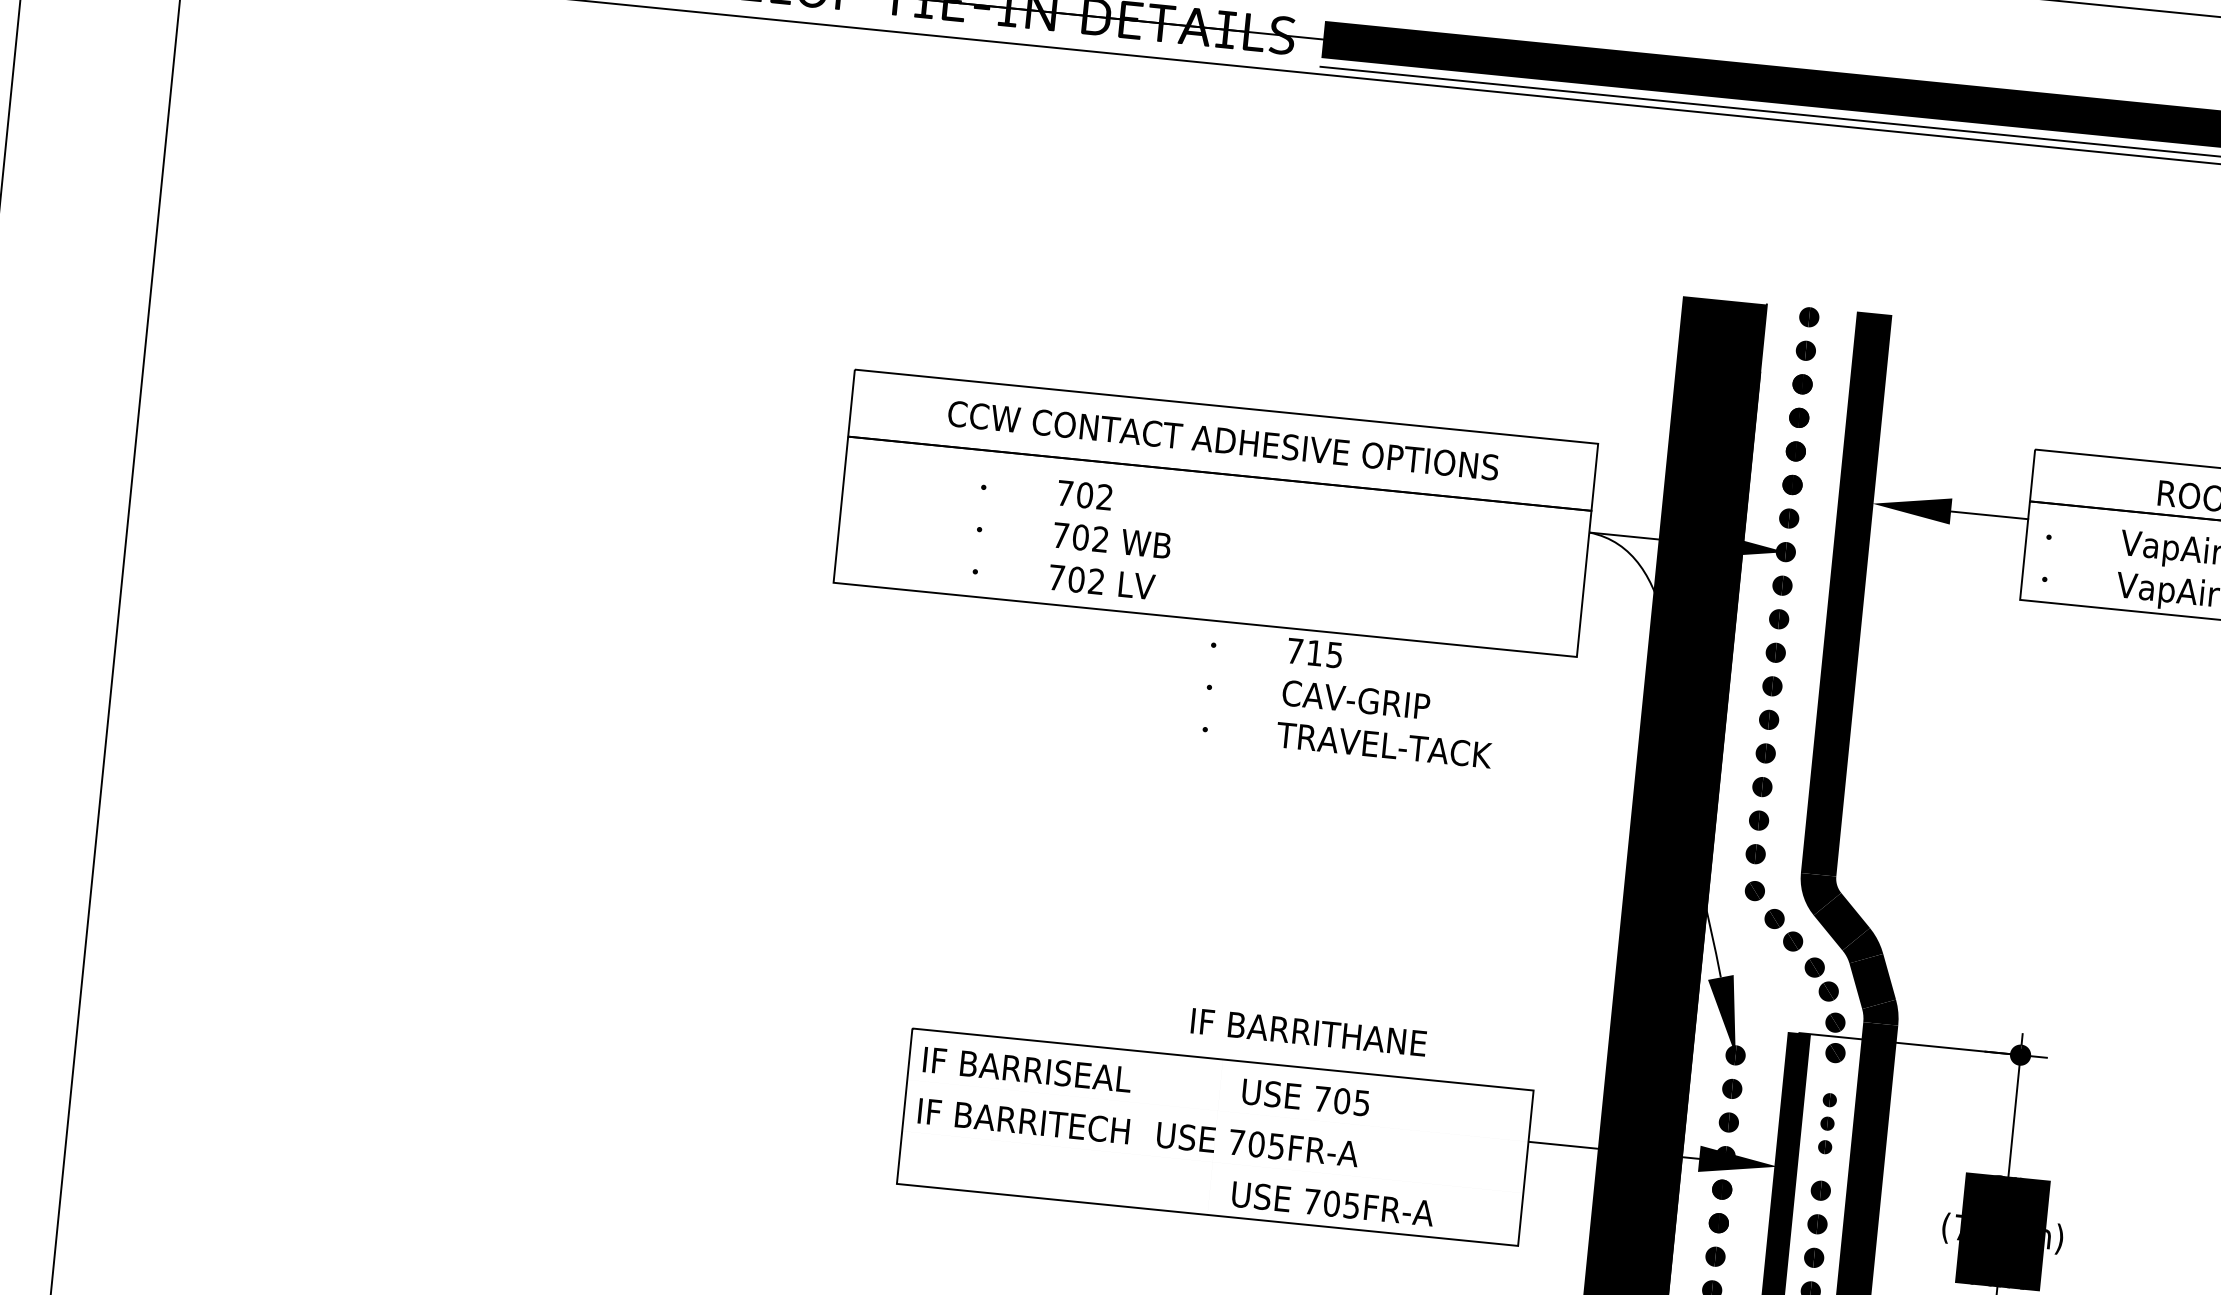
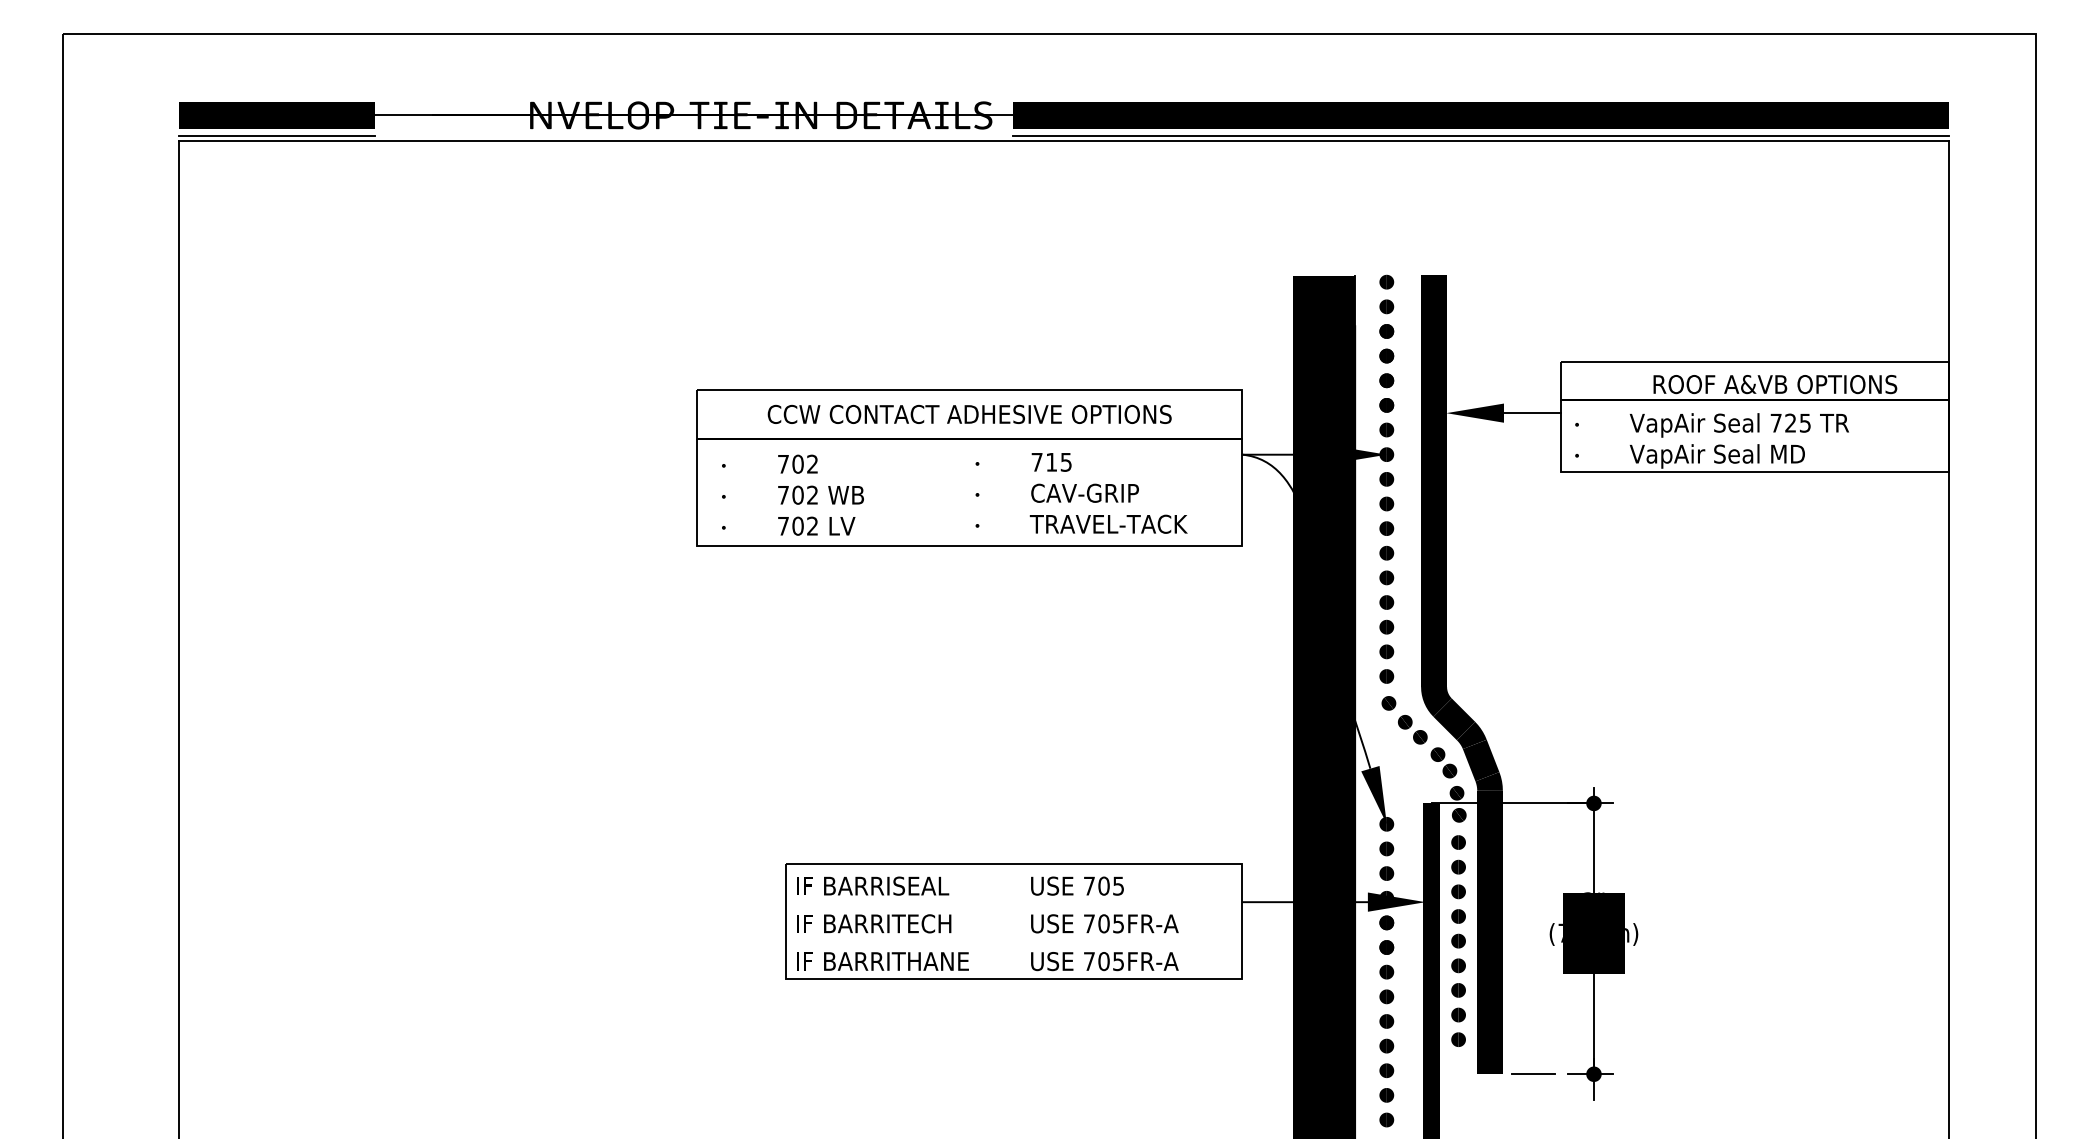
text: (1073, 535) -> (792, 494), moved
text: (1351, 699) -> (1081, 493), moved
text: (1308, 1032) -> (882, 961), moved
part: (1827, 1123) -> (1458, 867), size x1.43
text: (1257, 1144) -> (1104, 923), moved

